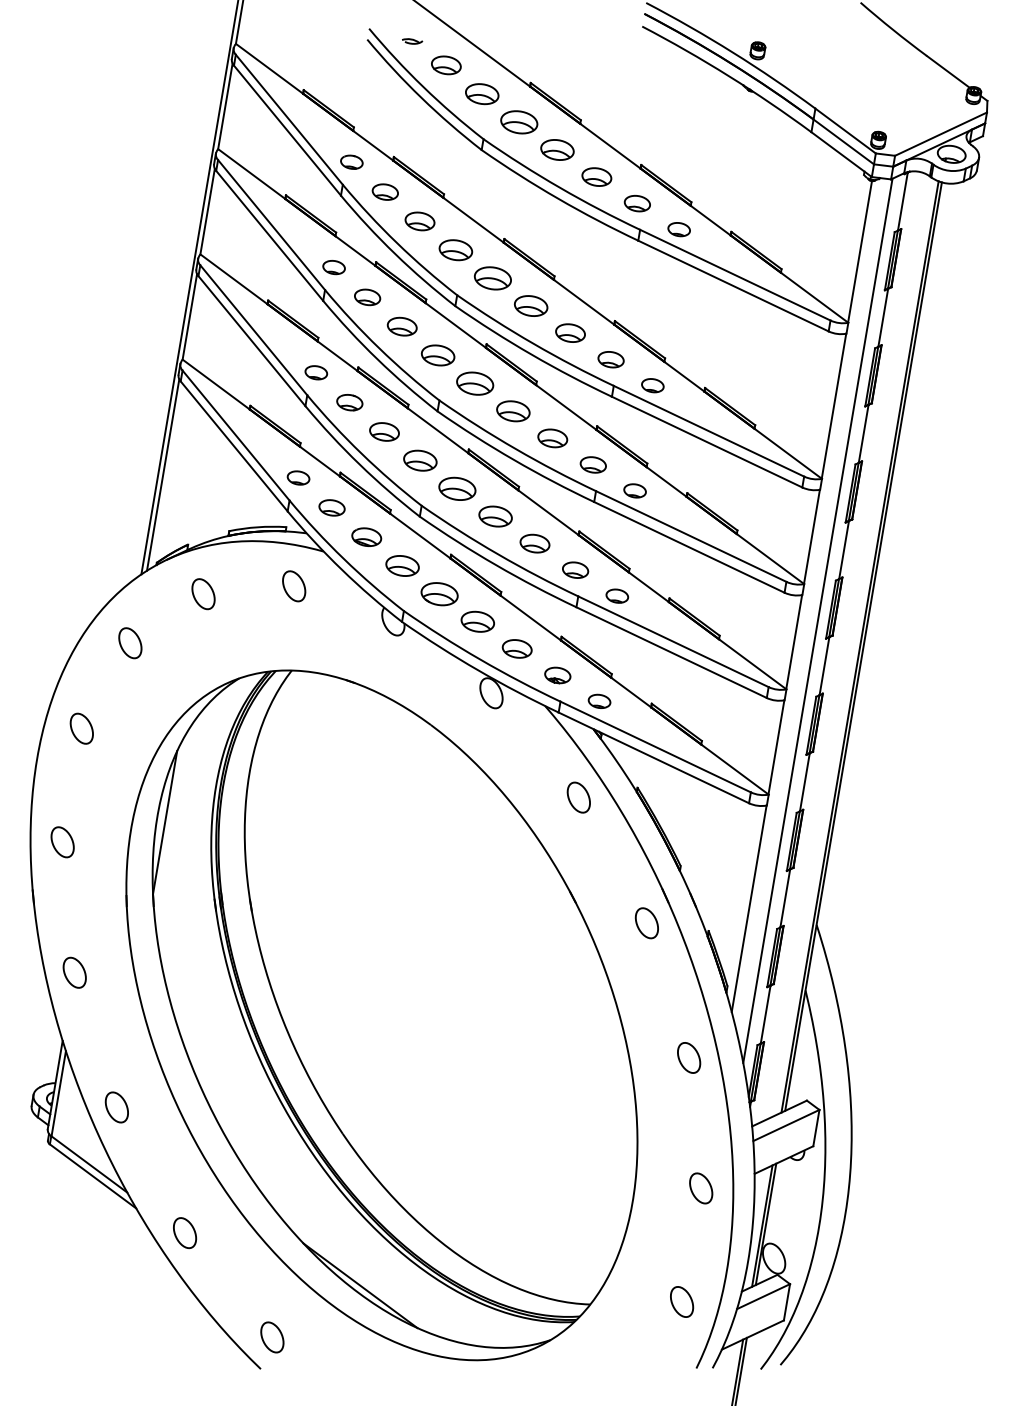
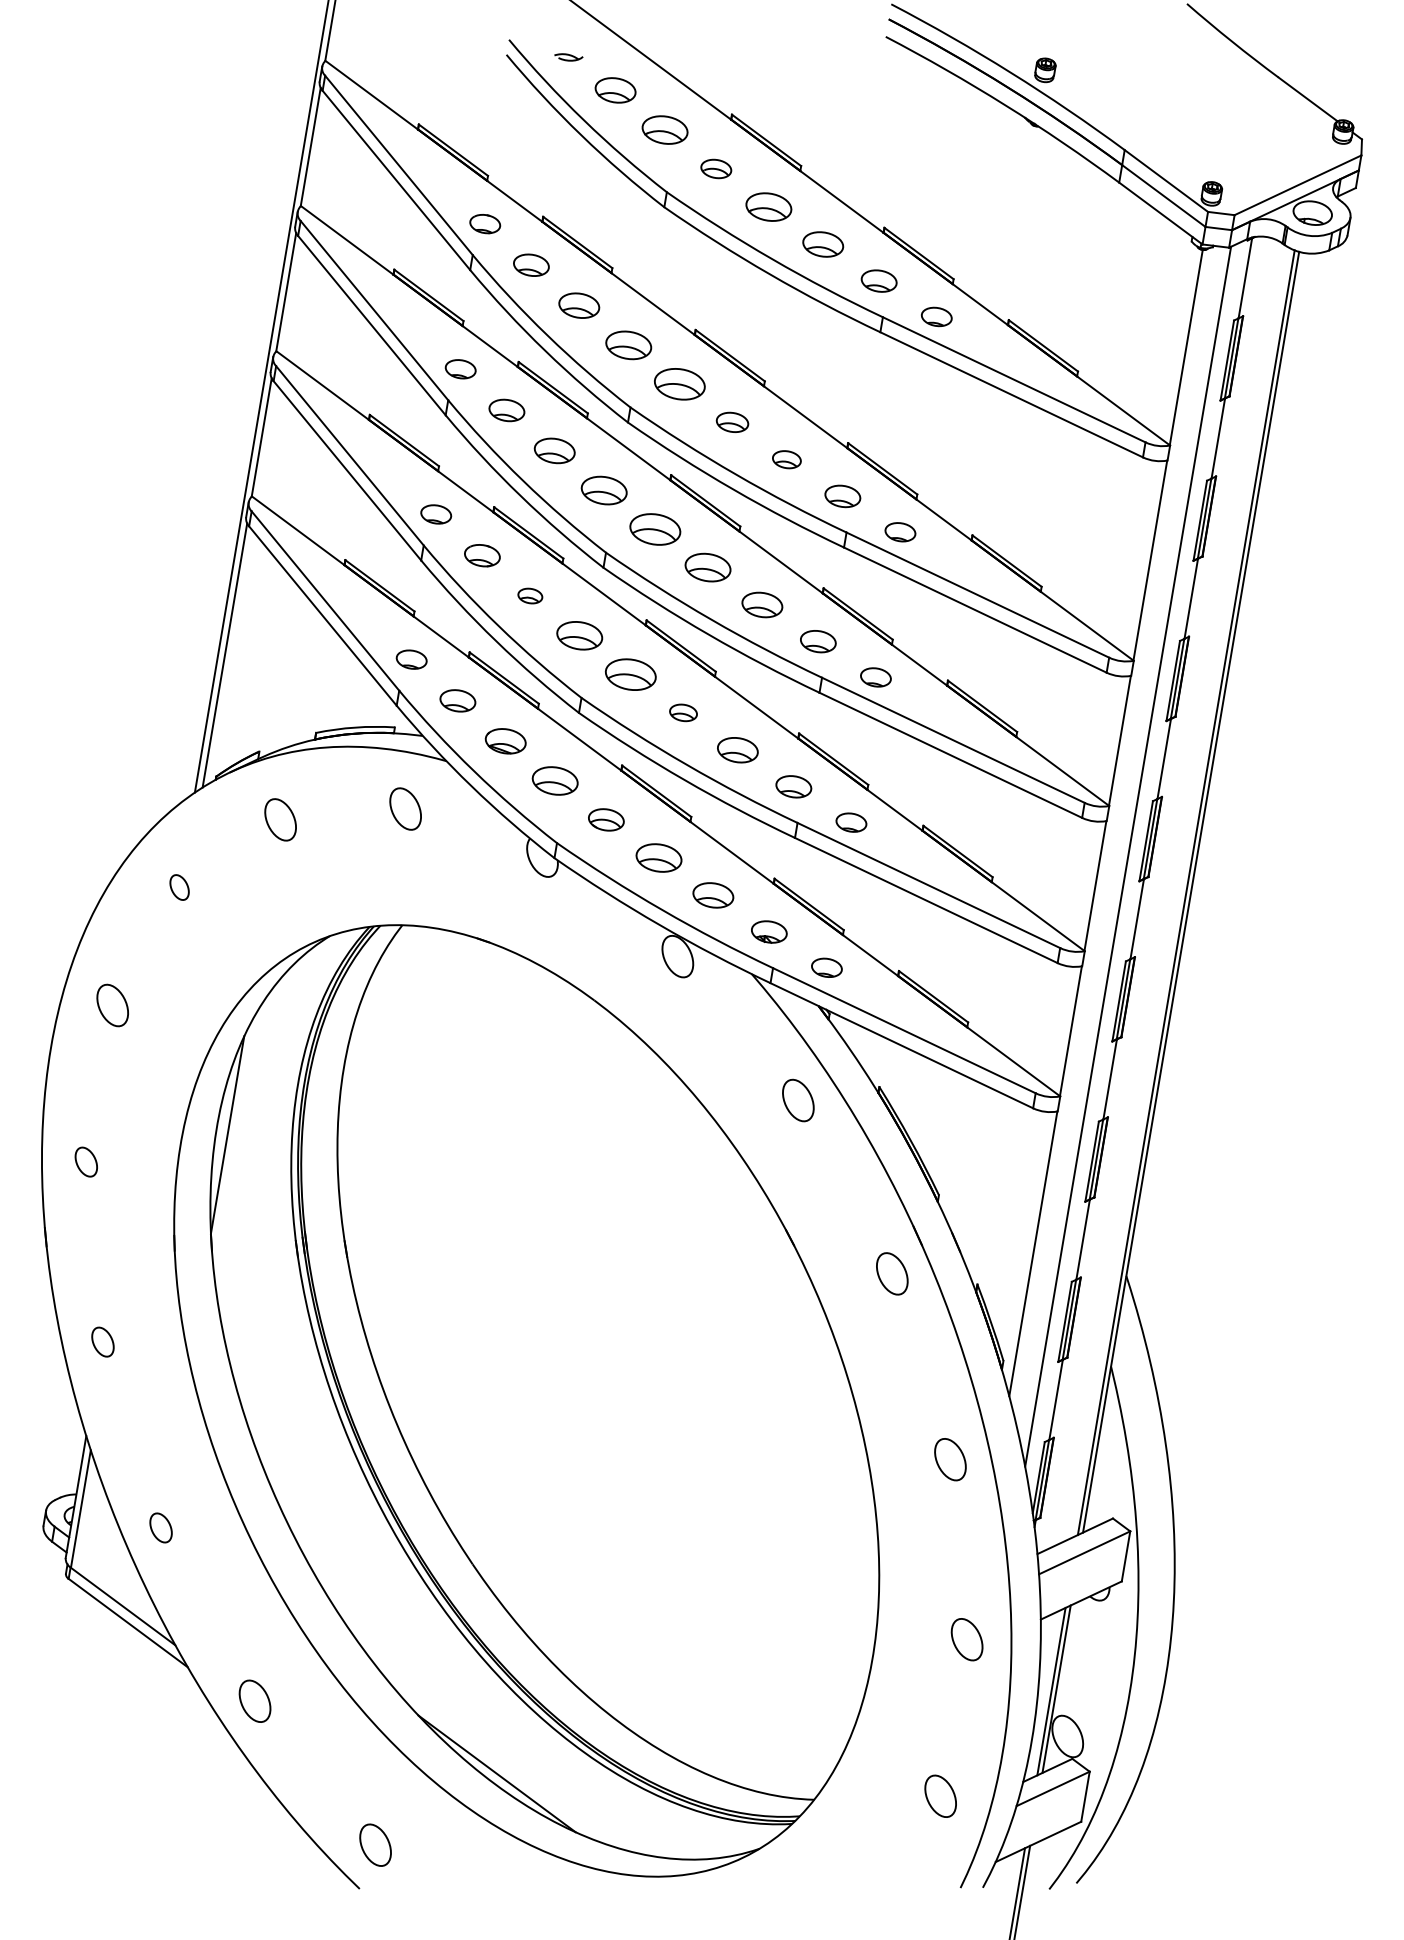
part: (519, 121) -> (716, 168), size x0.6
part: (531, 306) -> (732, 422), size x0.7
part: (570, 332) -> (786, 459), size x0.7
part: (384, 431) -> (530, 595), size x0.6
part: (495, 516) -> (683, 712), size x0.6
part: (439, 593) -> (606, 819), size x0.7
part: (130, 643) -> (179, 887), size x0.6
part: (62, 841) -> (86, 1161), size x0.7
part: (74, 972) -> (102, 1341), size x0.7
part: (116, 1107) -> (160, 1527), size x0.7

